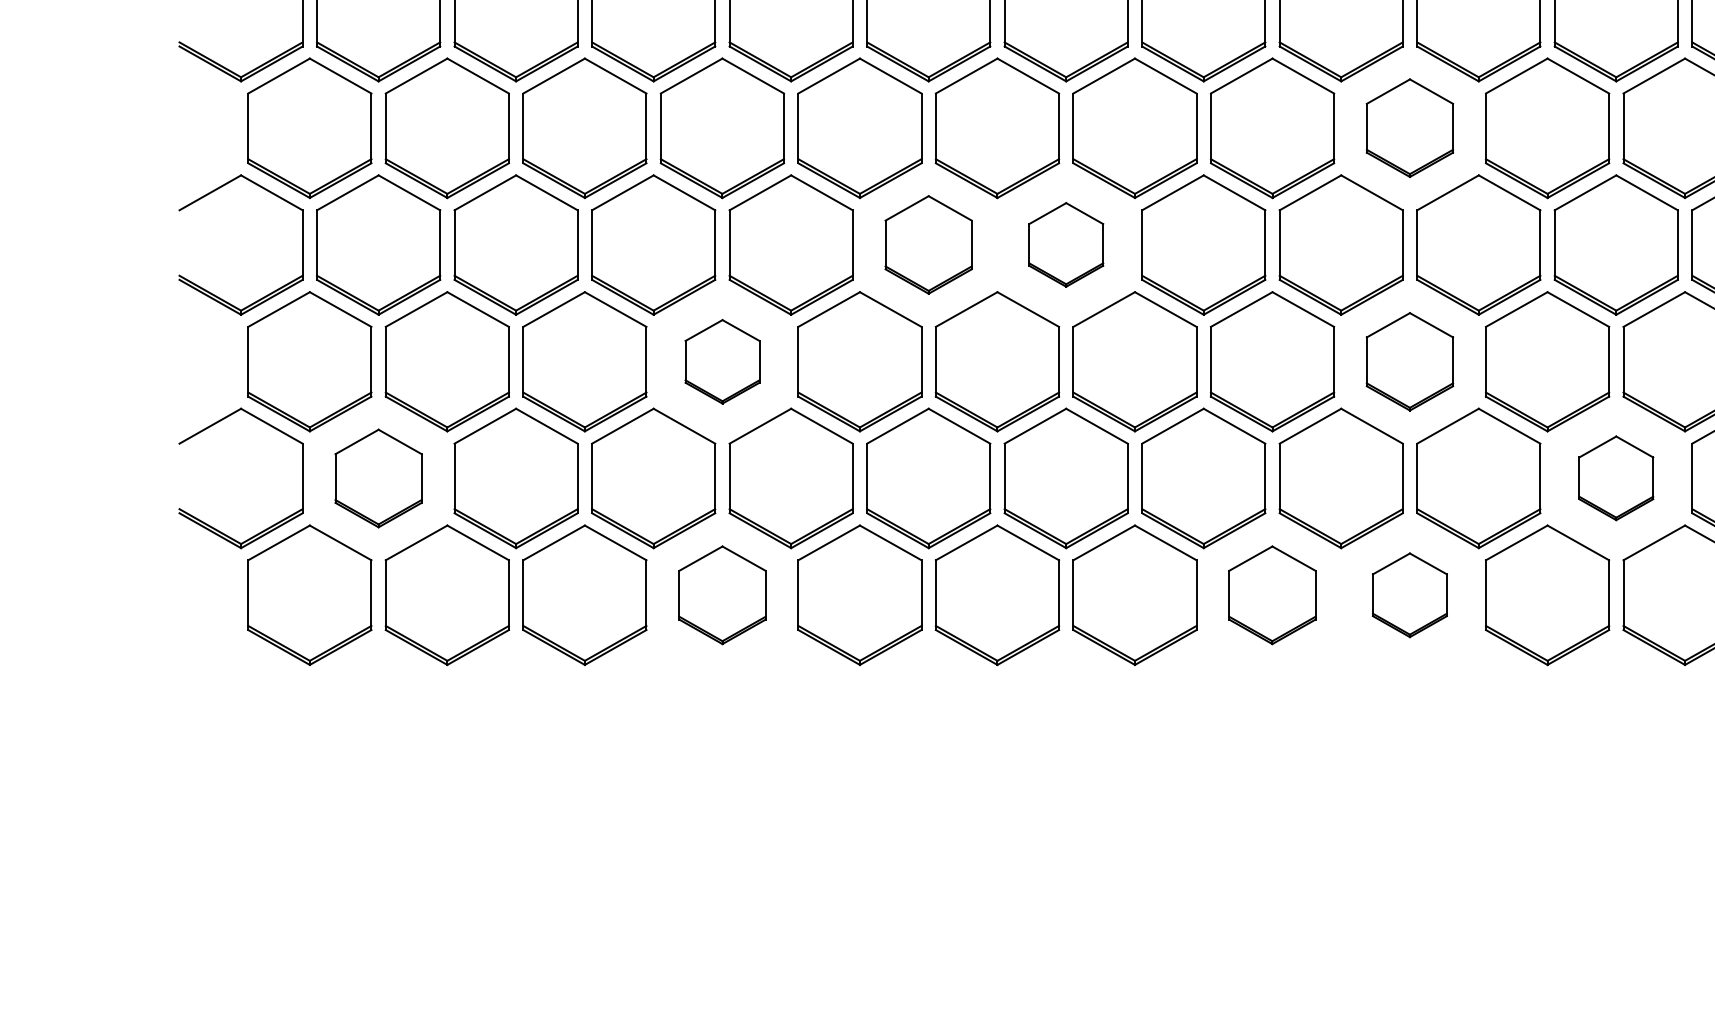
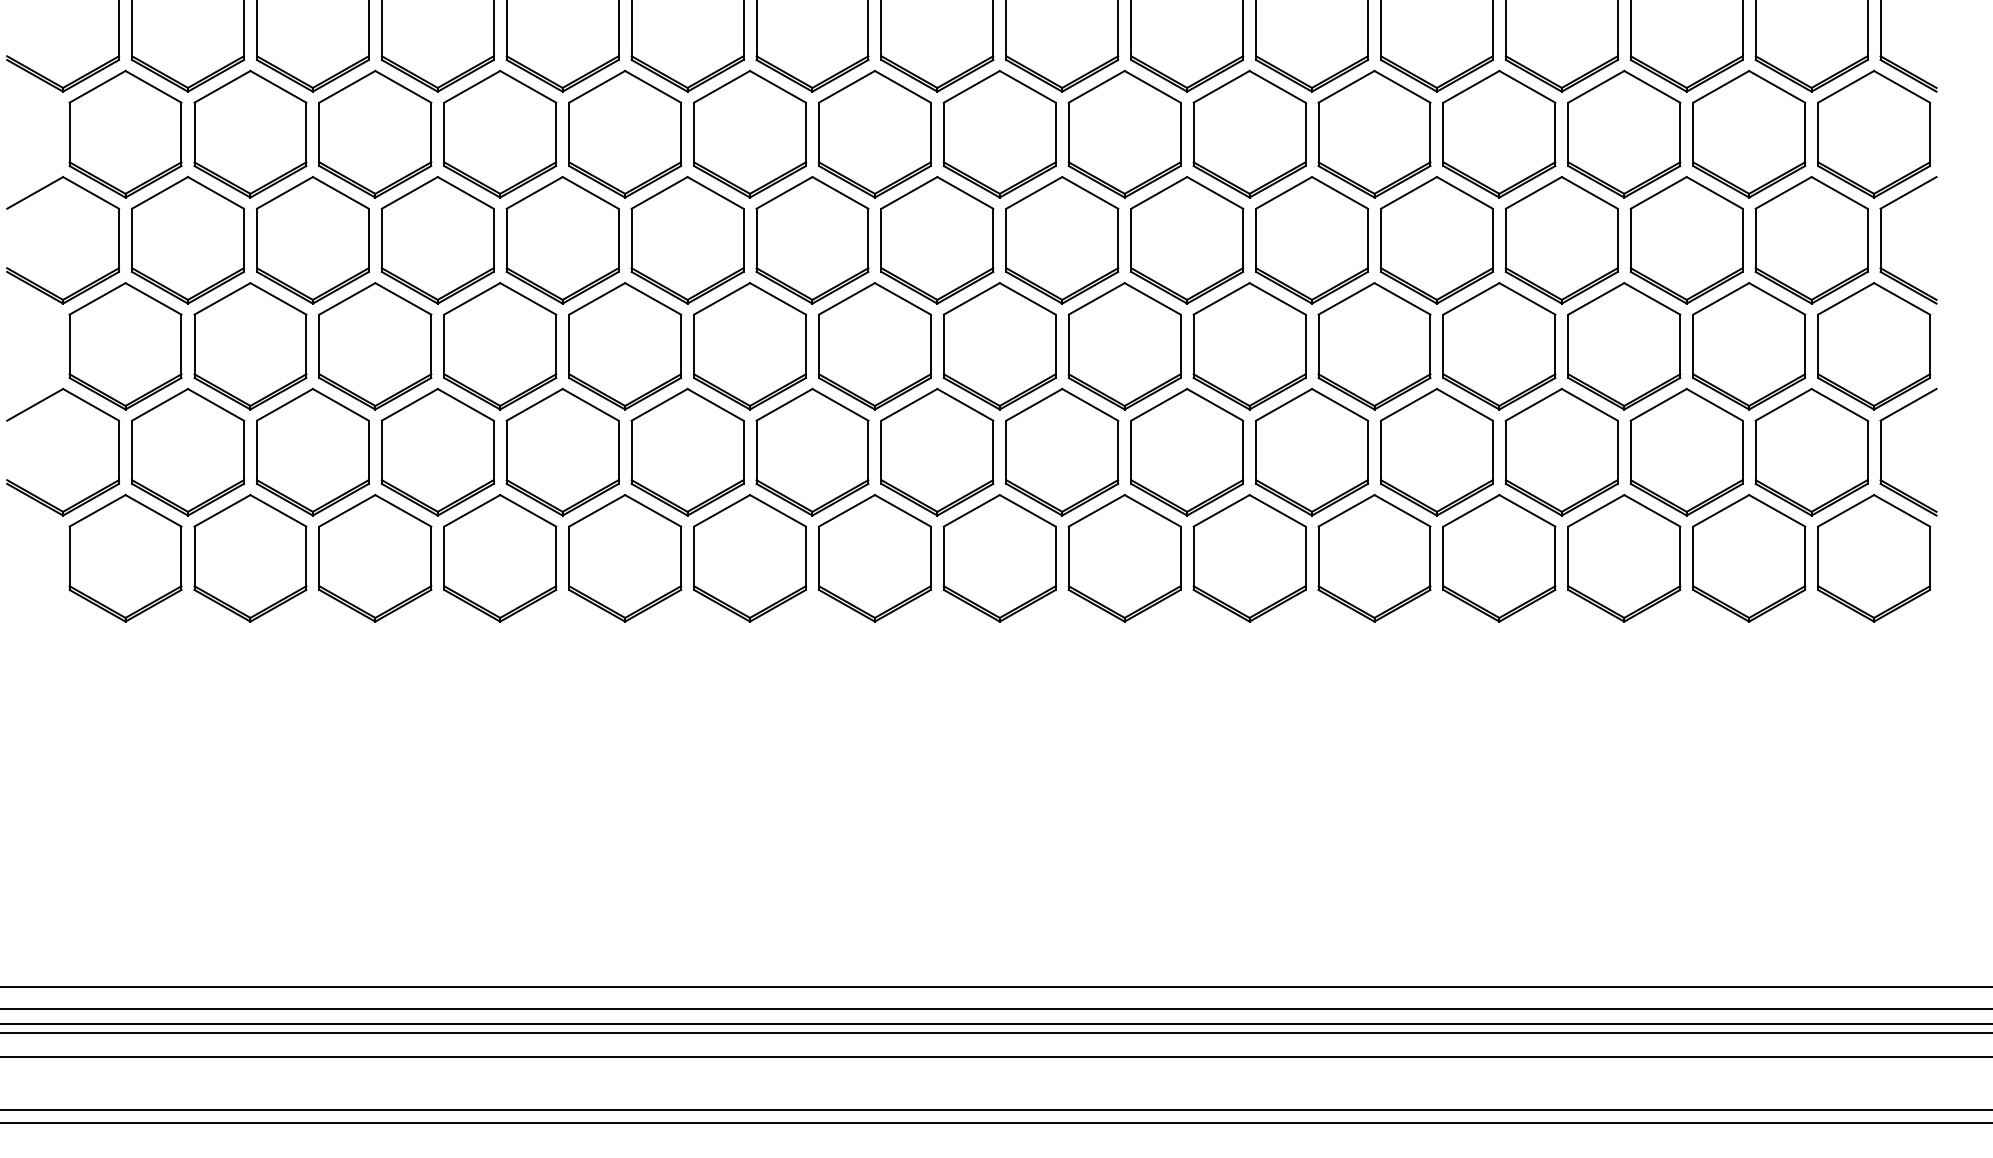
part: (1409, 127) -> (1124, 133), size x1.43
part: (928, 244) -> (687, 239), size x1.43
part: (1066, 244) -> (812, 239), size x1.67
part: (722, 361) -> (500, 346), size x1.67
part: (1409, 361) -> (1124, 346), size x1.43
part: (1615, 477) -> (1311, 451), size x1.67
part: (378, 478) -> (187, 452), size x1.43
part: (722, 595) -> (500, 558), size x1.43
part: (1272, 595) -> (999, 558), size x1.43
part: (1409, 595) -> (1124, 558), size x1.67

